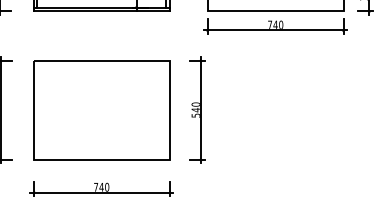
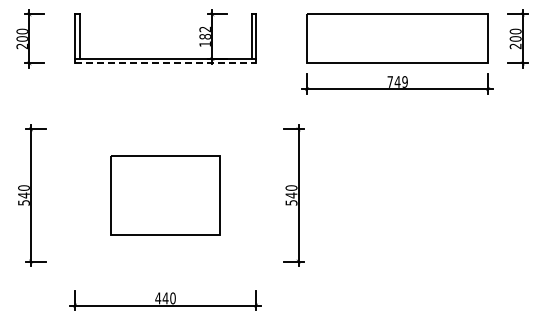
line: (101, 11) -> (165, 63), solid -> dashed
text: (280, 24) -> (404, 81), 740 -> 749
part: (101, 110) -> (165, 195), size x0.6
text: (96, 187) -> (158, 298), 740 -> 440

